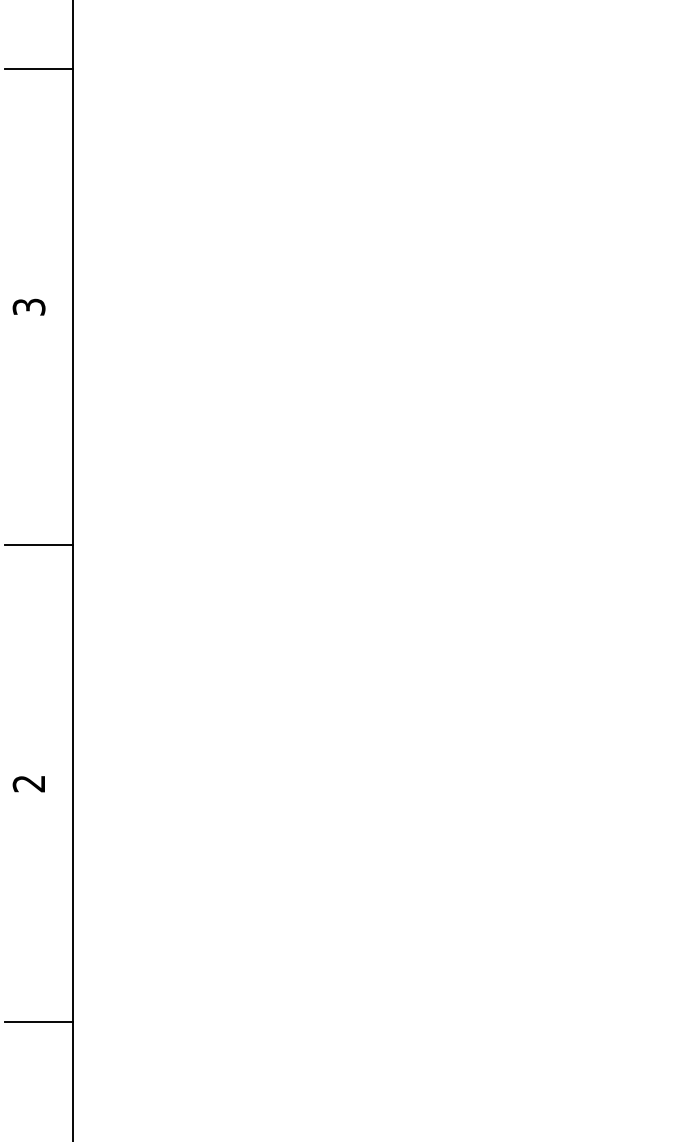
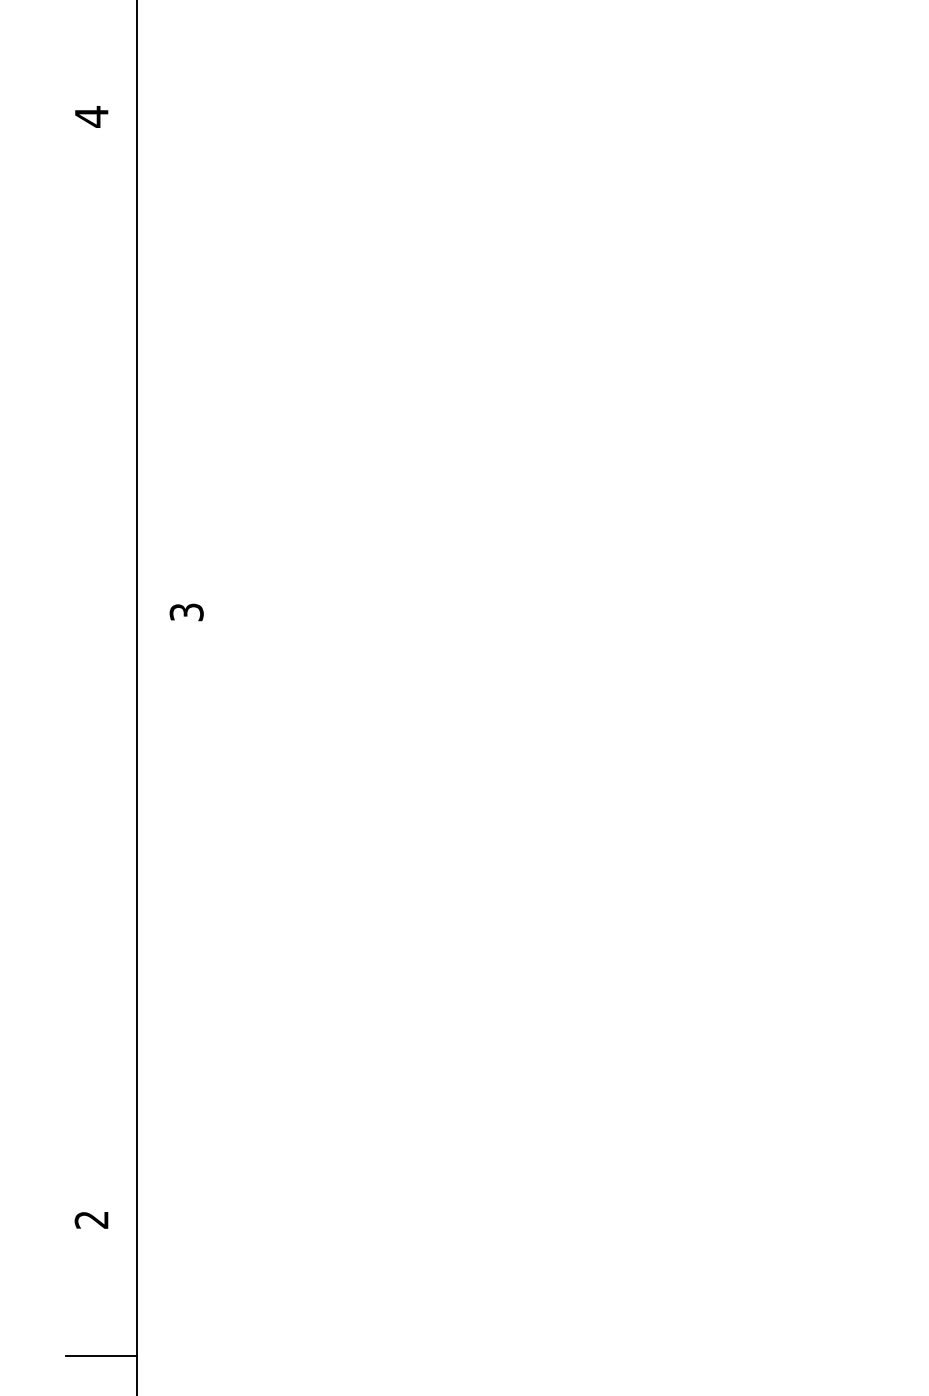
line: (38, 68) -> (101, 364), removed
text: (28, 307) -> (186, 612), moved
line: (38, 545) -> (101, 860), removed
text: (28, 784) -> (91, 1220), moved

